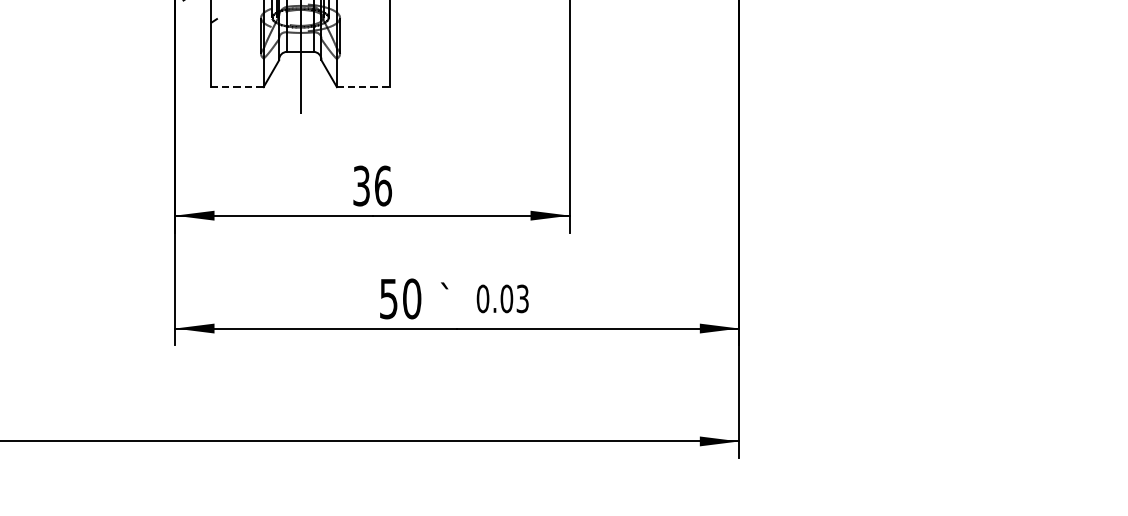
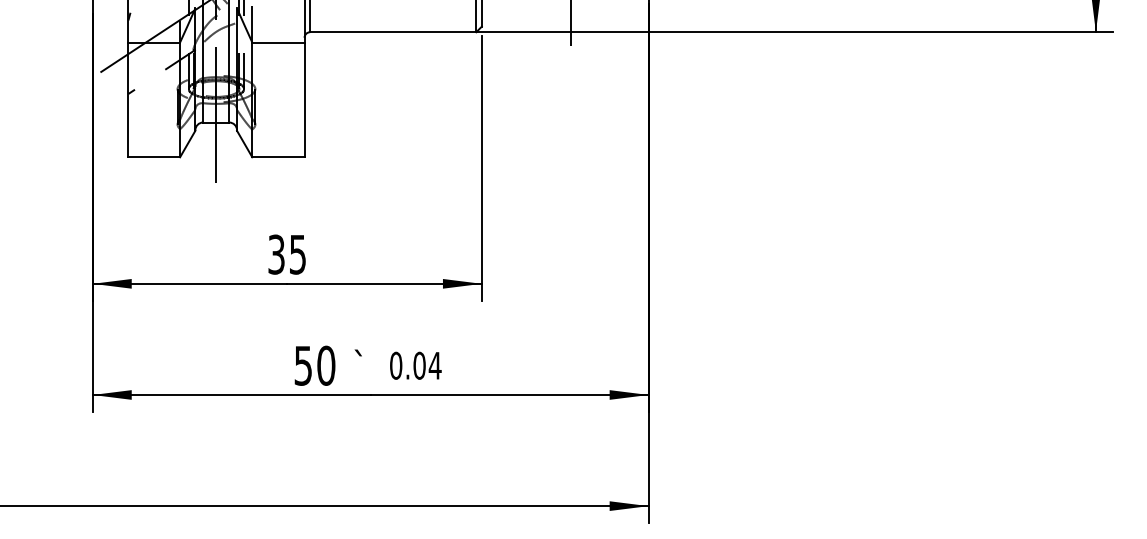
line: (237, 87) -> (154, 157), dashed -> solid
line: (363, 87) -> (278, 157), dashed -> solid
text: (382, 185) -> (297, 254), 36 -> 35
text: (521, 298) -> (434, 365), 0.03 -> 0.04

